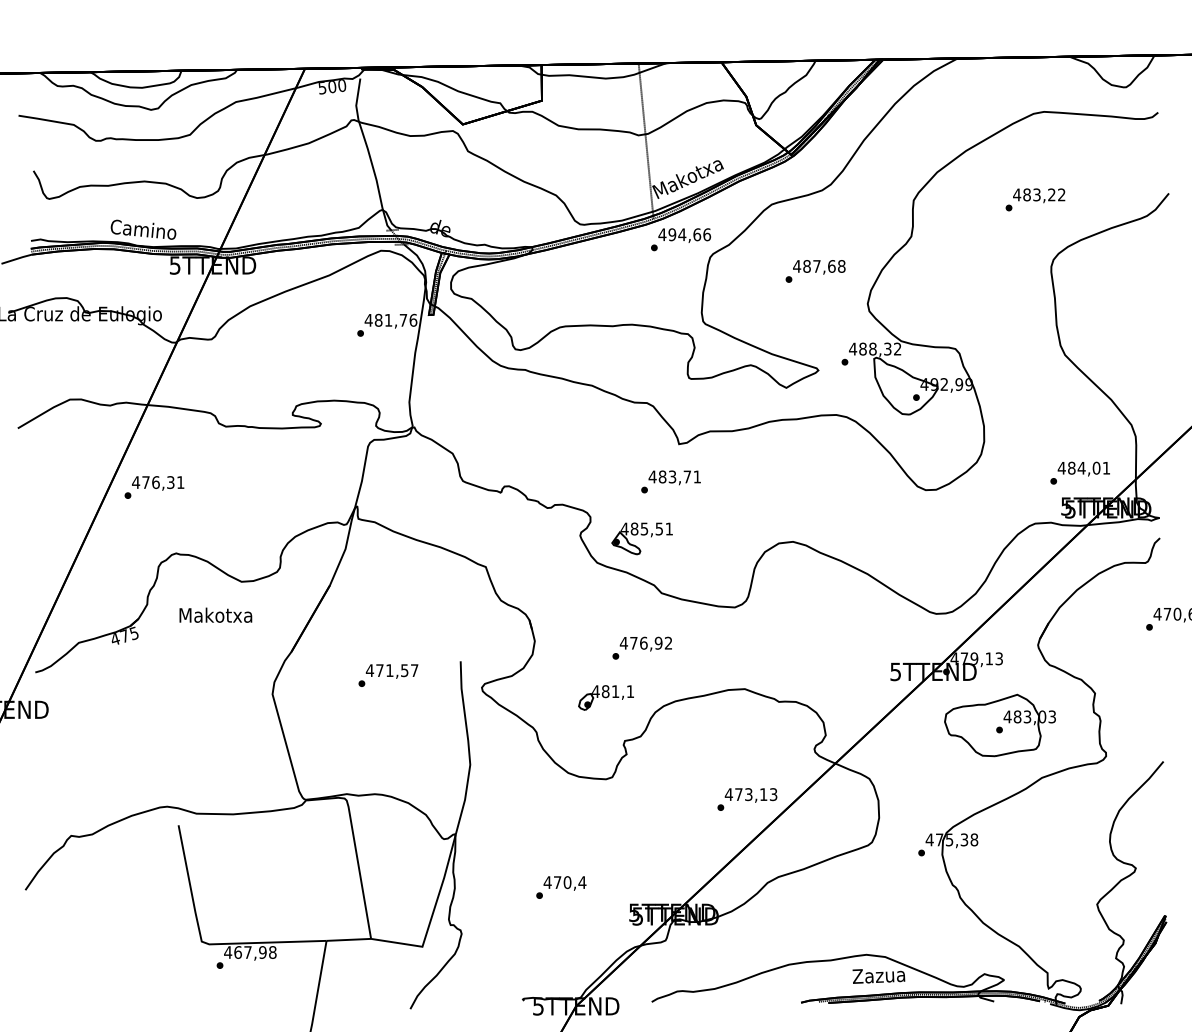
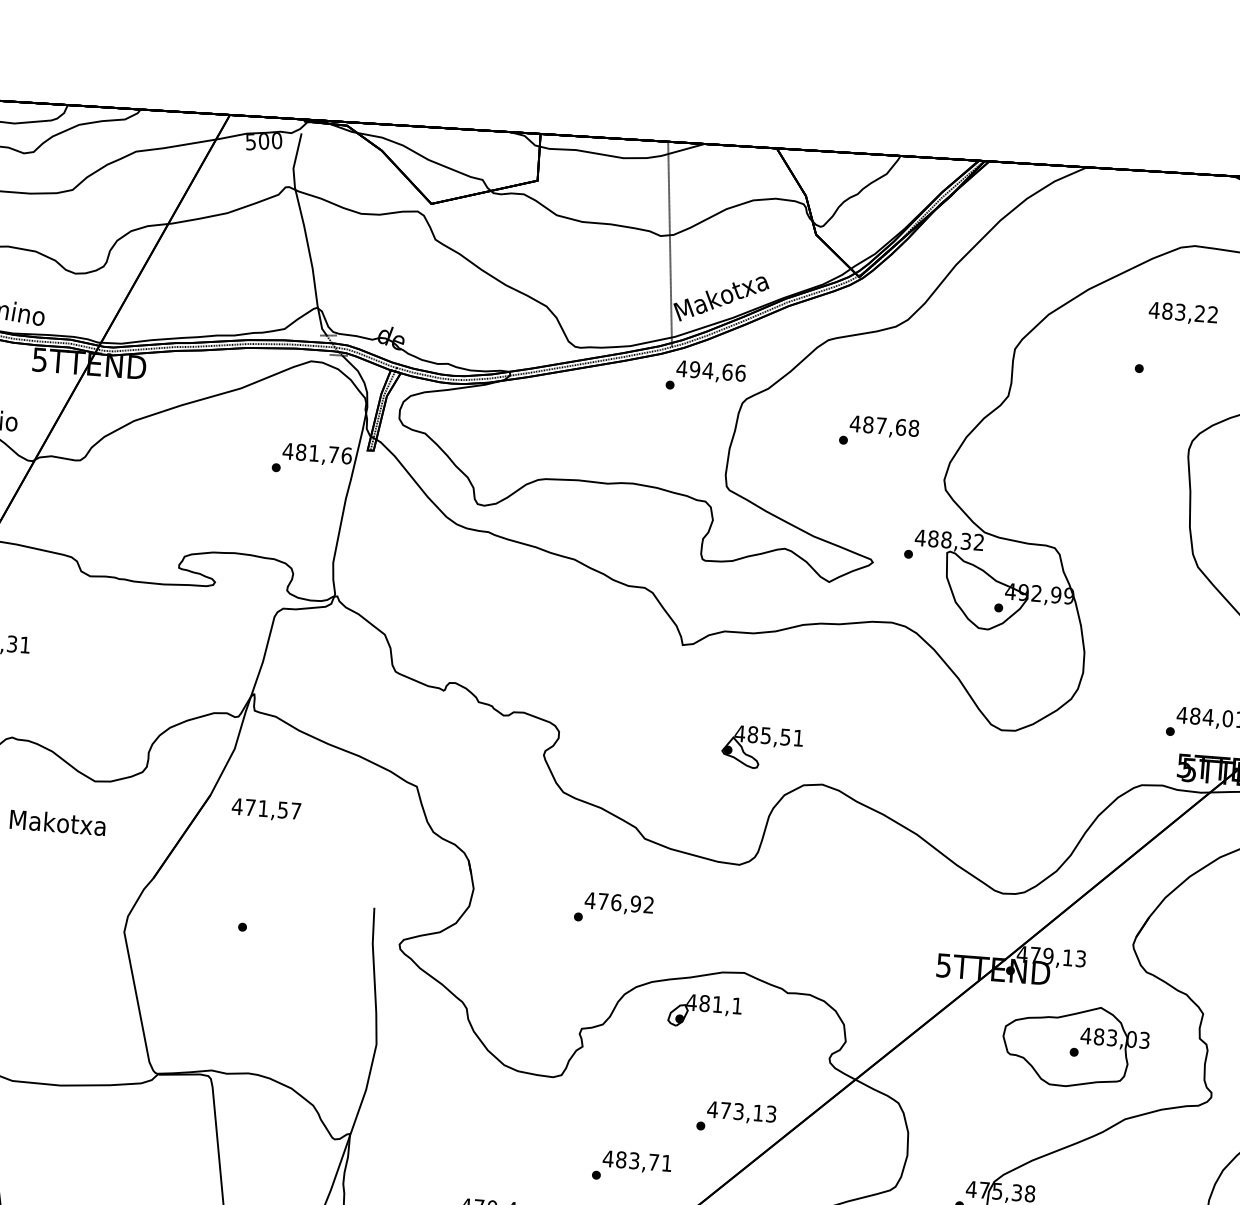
text: (1039, 195) -> (1183, 313), moved
text: (670, 481) -> (631, 1166), moved
part: (641, 538) -> (761, 747), moved
text: (391, 671) -> (265, 809), moved
part: (605, 697) -> (703, 1011), moved

